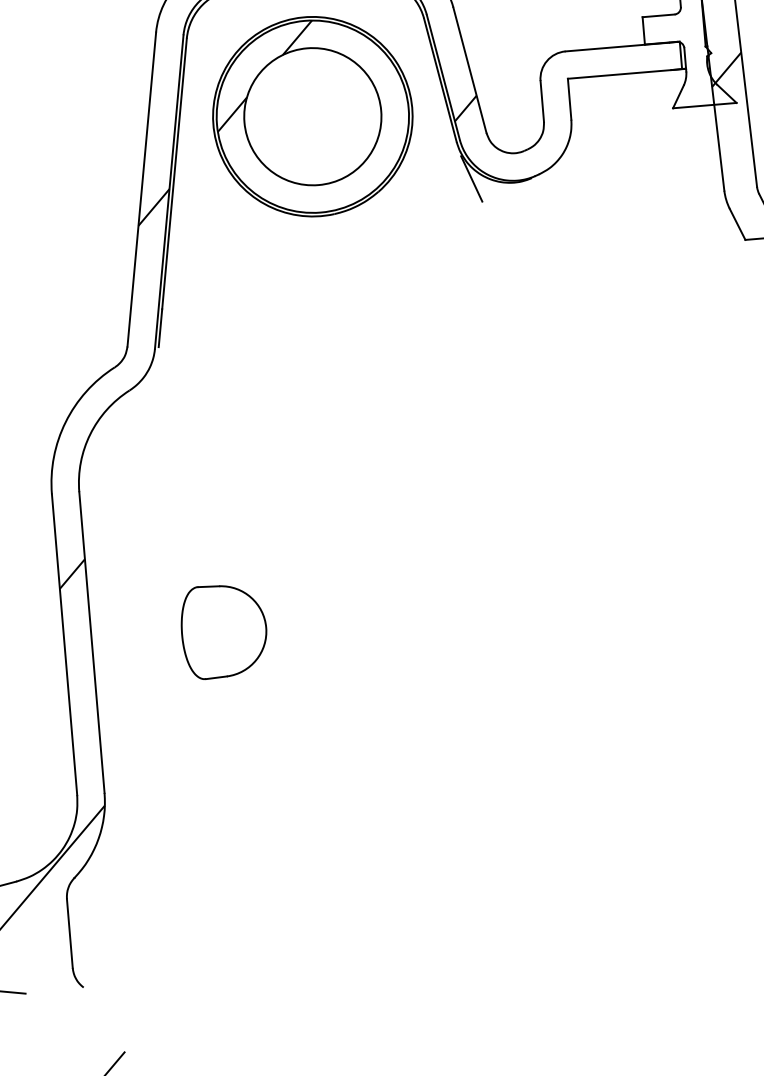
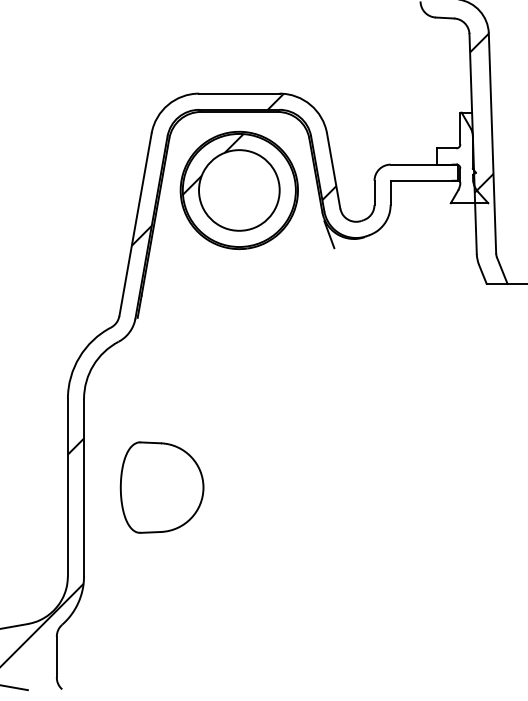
part: (223, 631) -> (161, 487), size x1.67

